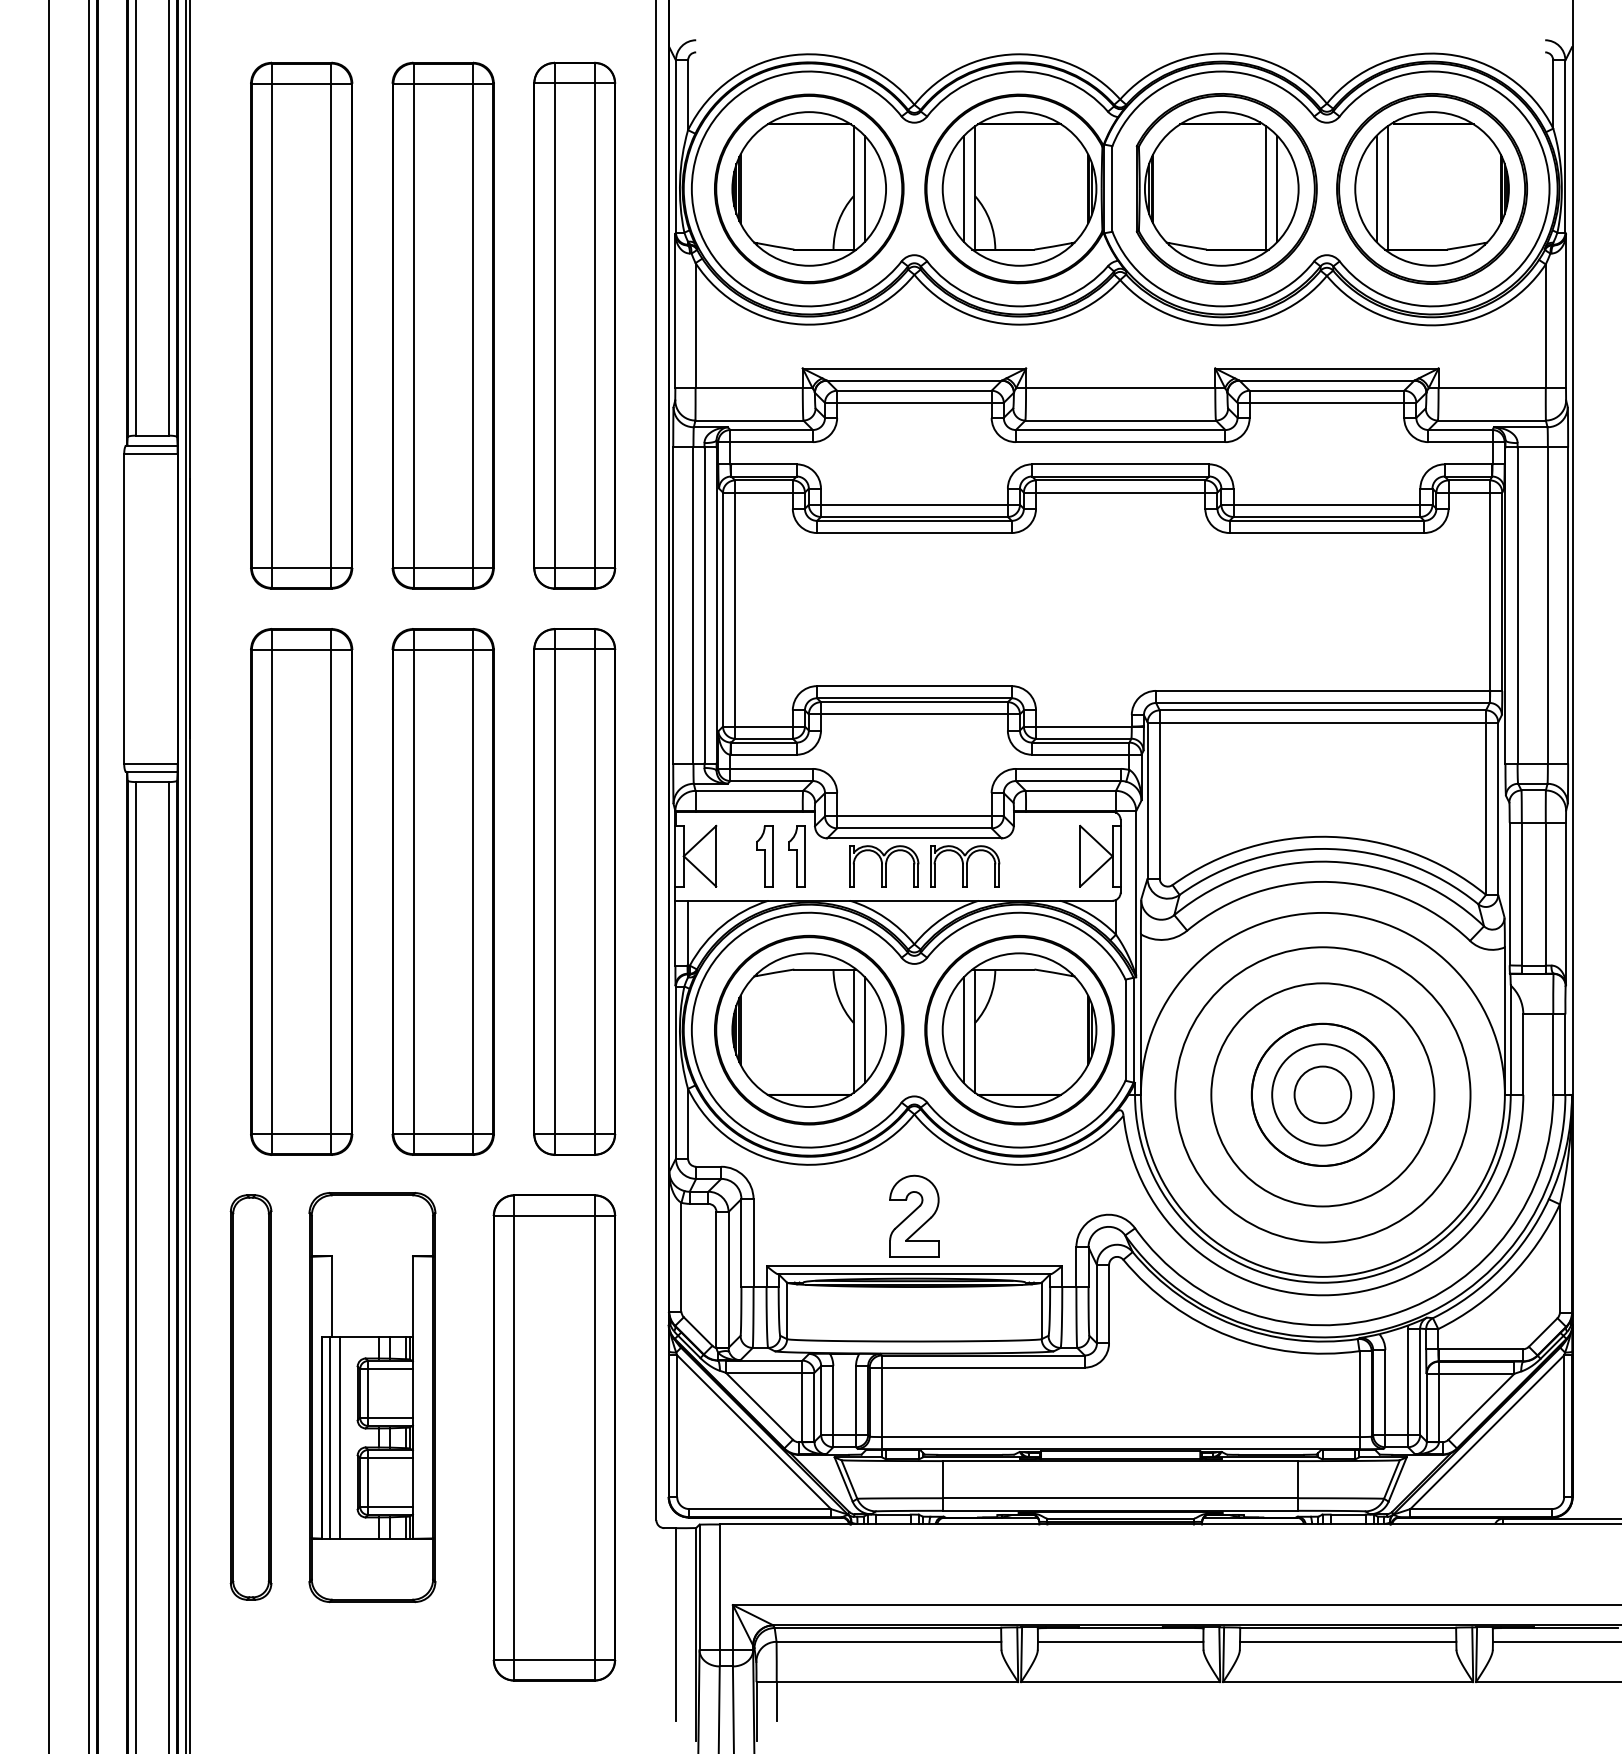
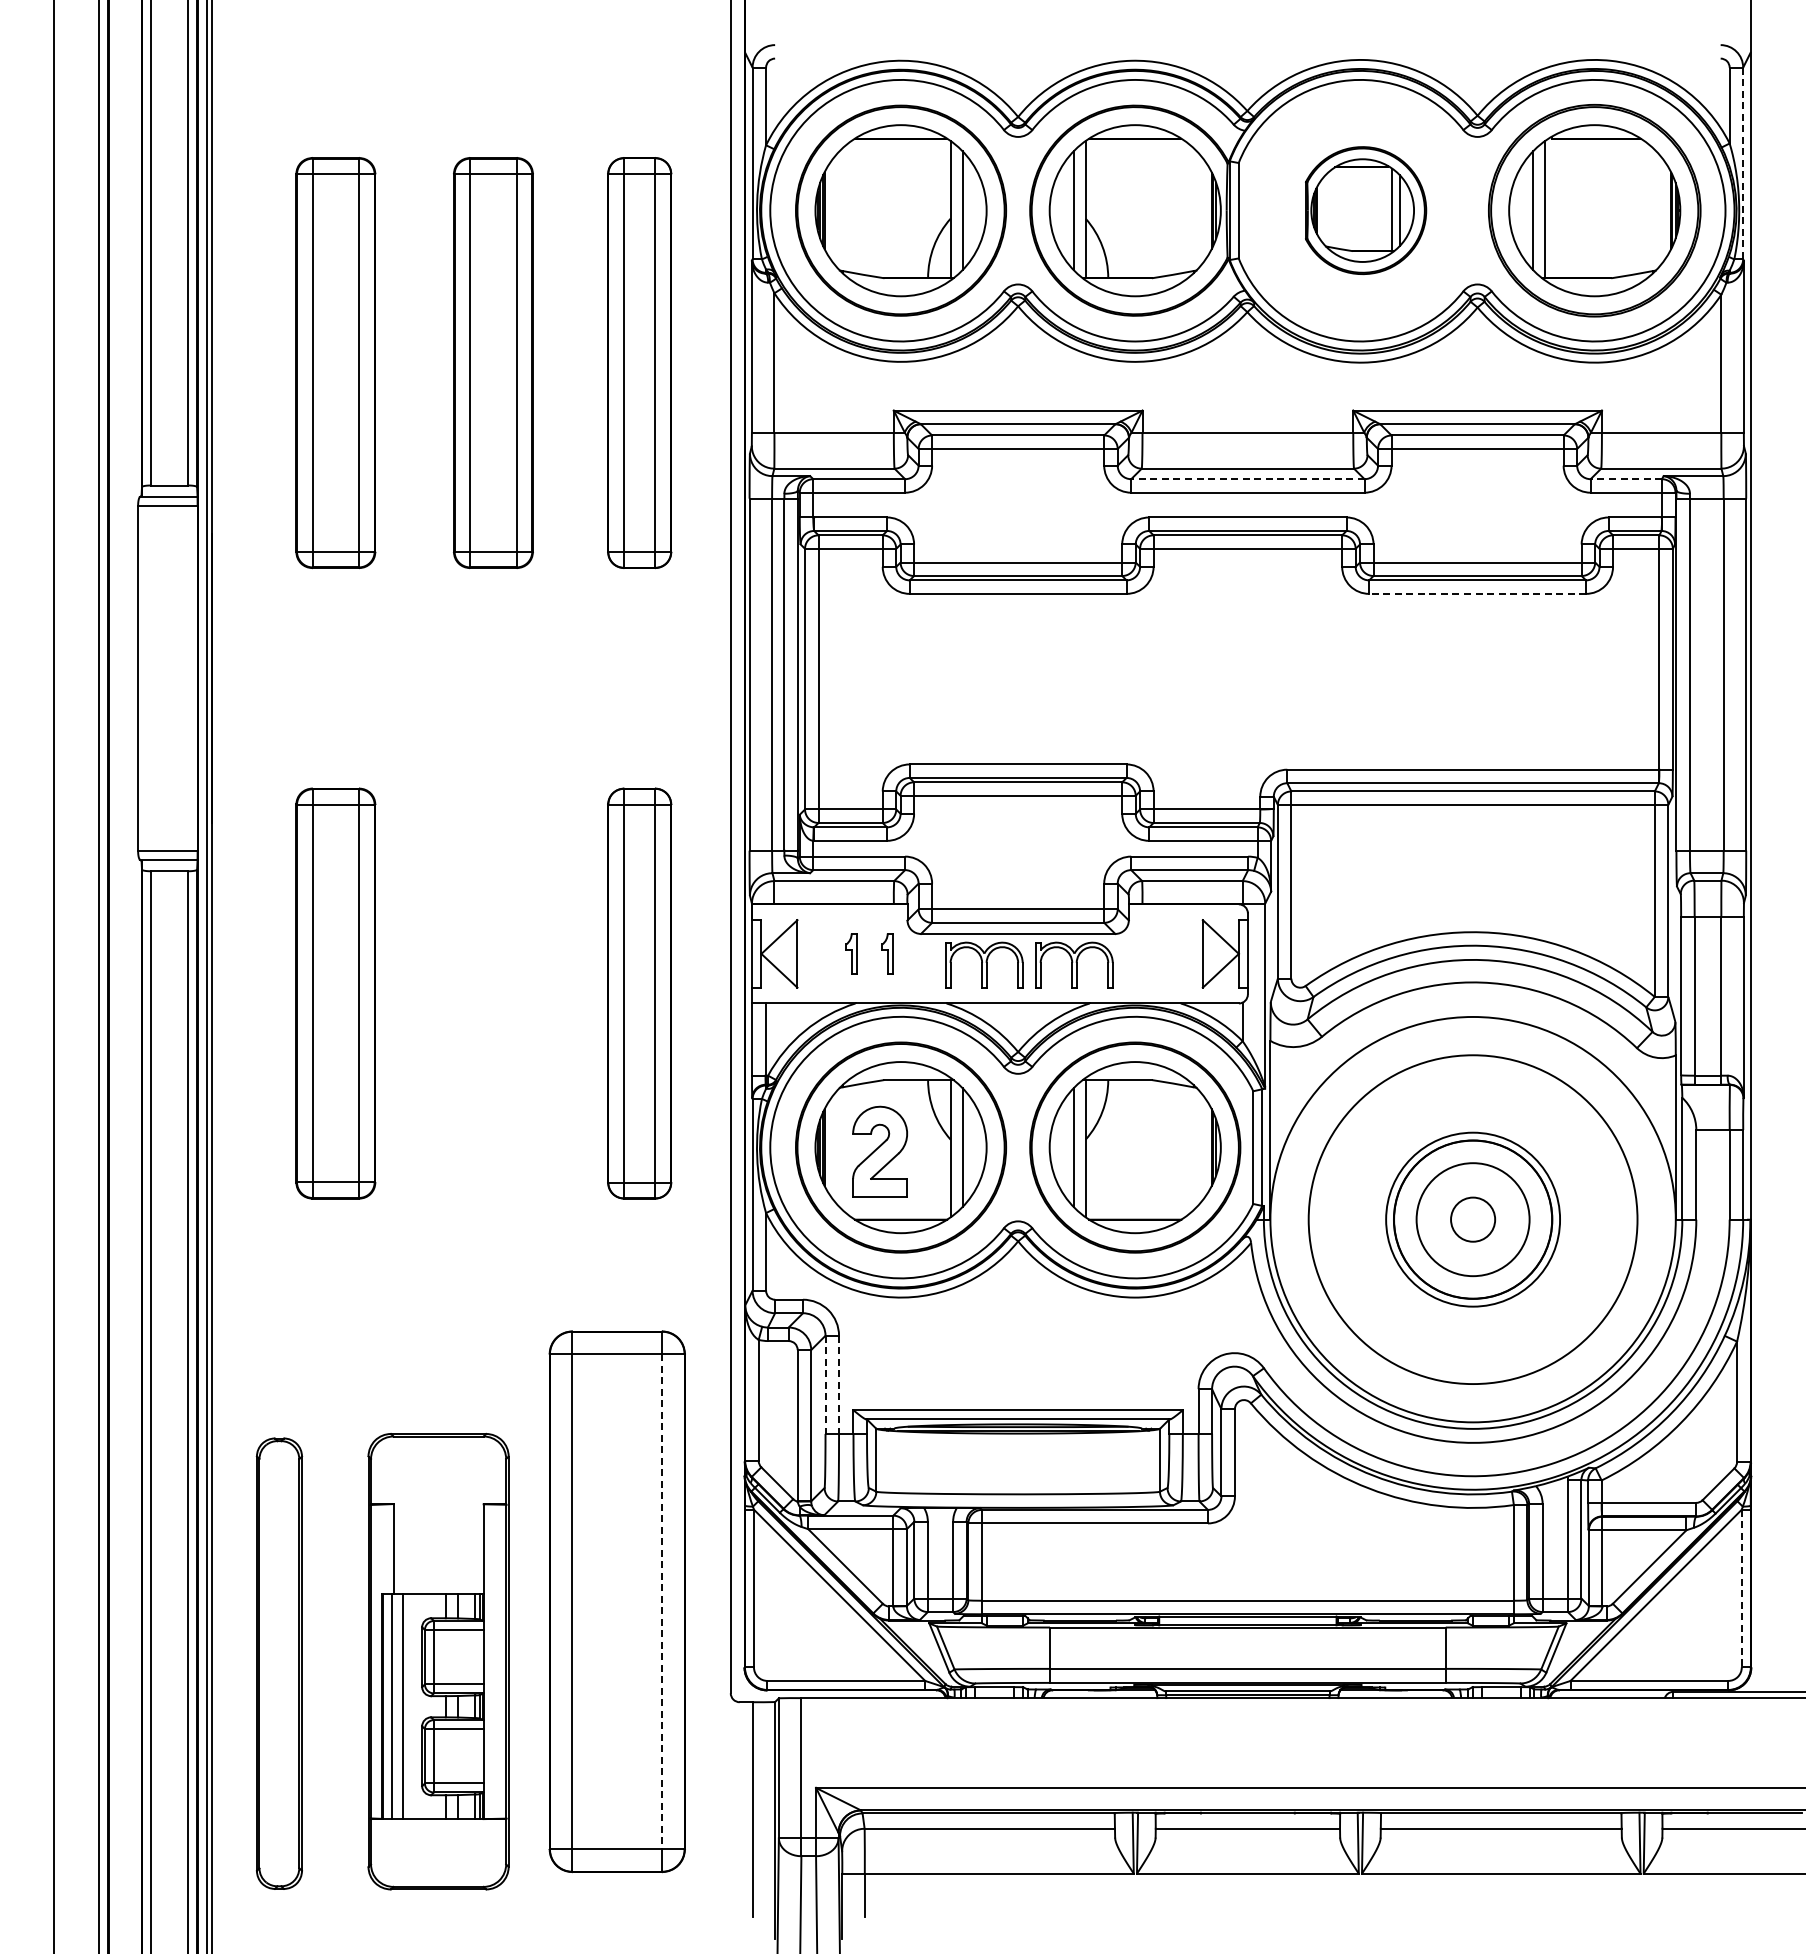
line: (1565, 146) -> (1743, 163), solid -> dashed
part: (1226, 188) -> (1365, 210), size x0.6
part: (301, 325) -> (335, 362), size x0.7
part: (443, 325) -> (493, 362), size x0.7
part: (574, 325) -> (639, 362), size x0.7
line: (1120, 430) -> (1247, 479), solid -> dashed
line: (1460, 430) -> (1626, 479), solid -> dashed
line: (1326, 532) -> (1477, 593), solid -> dashed
part: (764, 855) -> (851, 953), size x0.6
part: (797, 855) -> (887, 953), size x0.6
part: (301, 891) -> (335, 993), size x0.7
part: (443, 891) -> (493, 993), removed
part: (574, 891) -> (639, 993), size x0.7
circle: (1322, 1094) -> (1472, 1219), size x0.7
circle: (1322, 1094) -> (1472, 1219), size x0.7
part: (913, 1215) -> (879, 1151), moved
line: (741, 1243) -> (825, 1385), solid -> dashed
line: (753, 1243) -> (839, 1385), solid -> dashed
part: (251, 1397) -> (279, 1663), moved
part: (372, 1397) -> (438, 1661), moved
line: (1563, 1426) -> (1741, 1588), solid -> dashed
line: (595, 1437) -> (662, 1601), solid -> dashed

